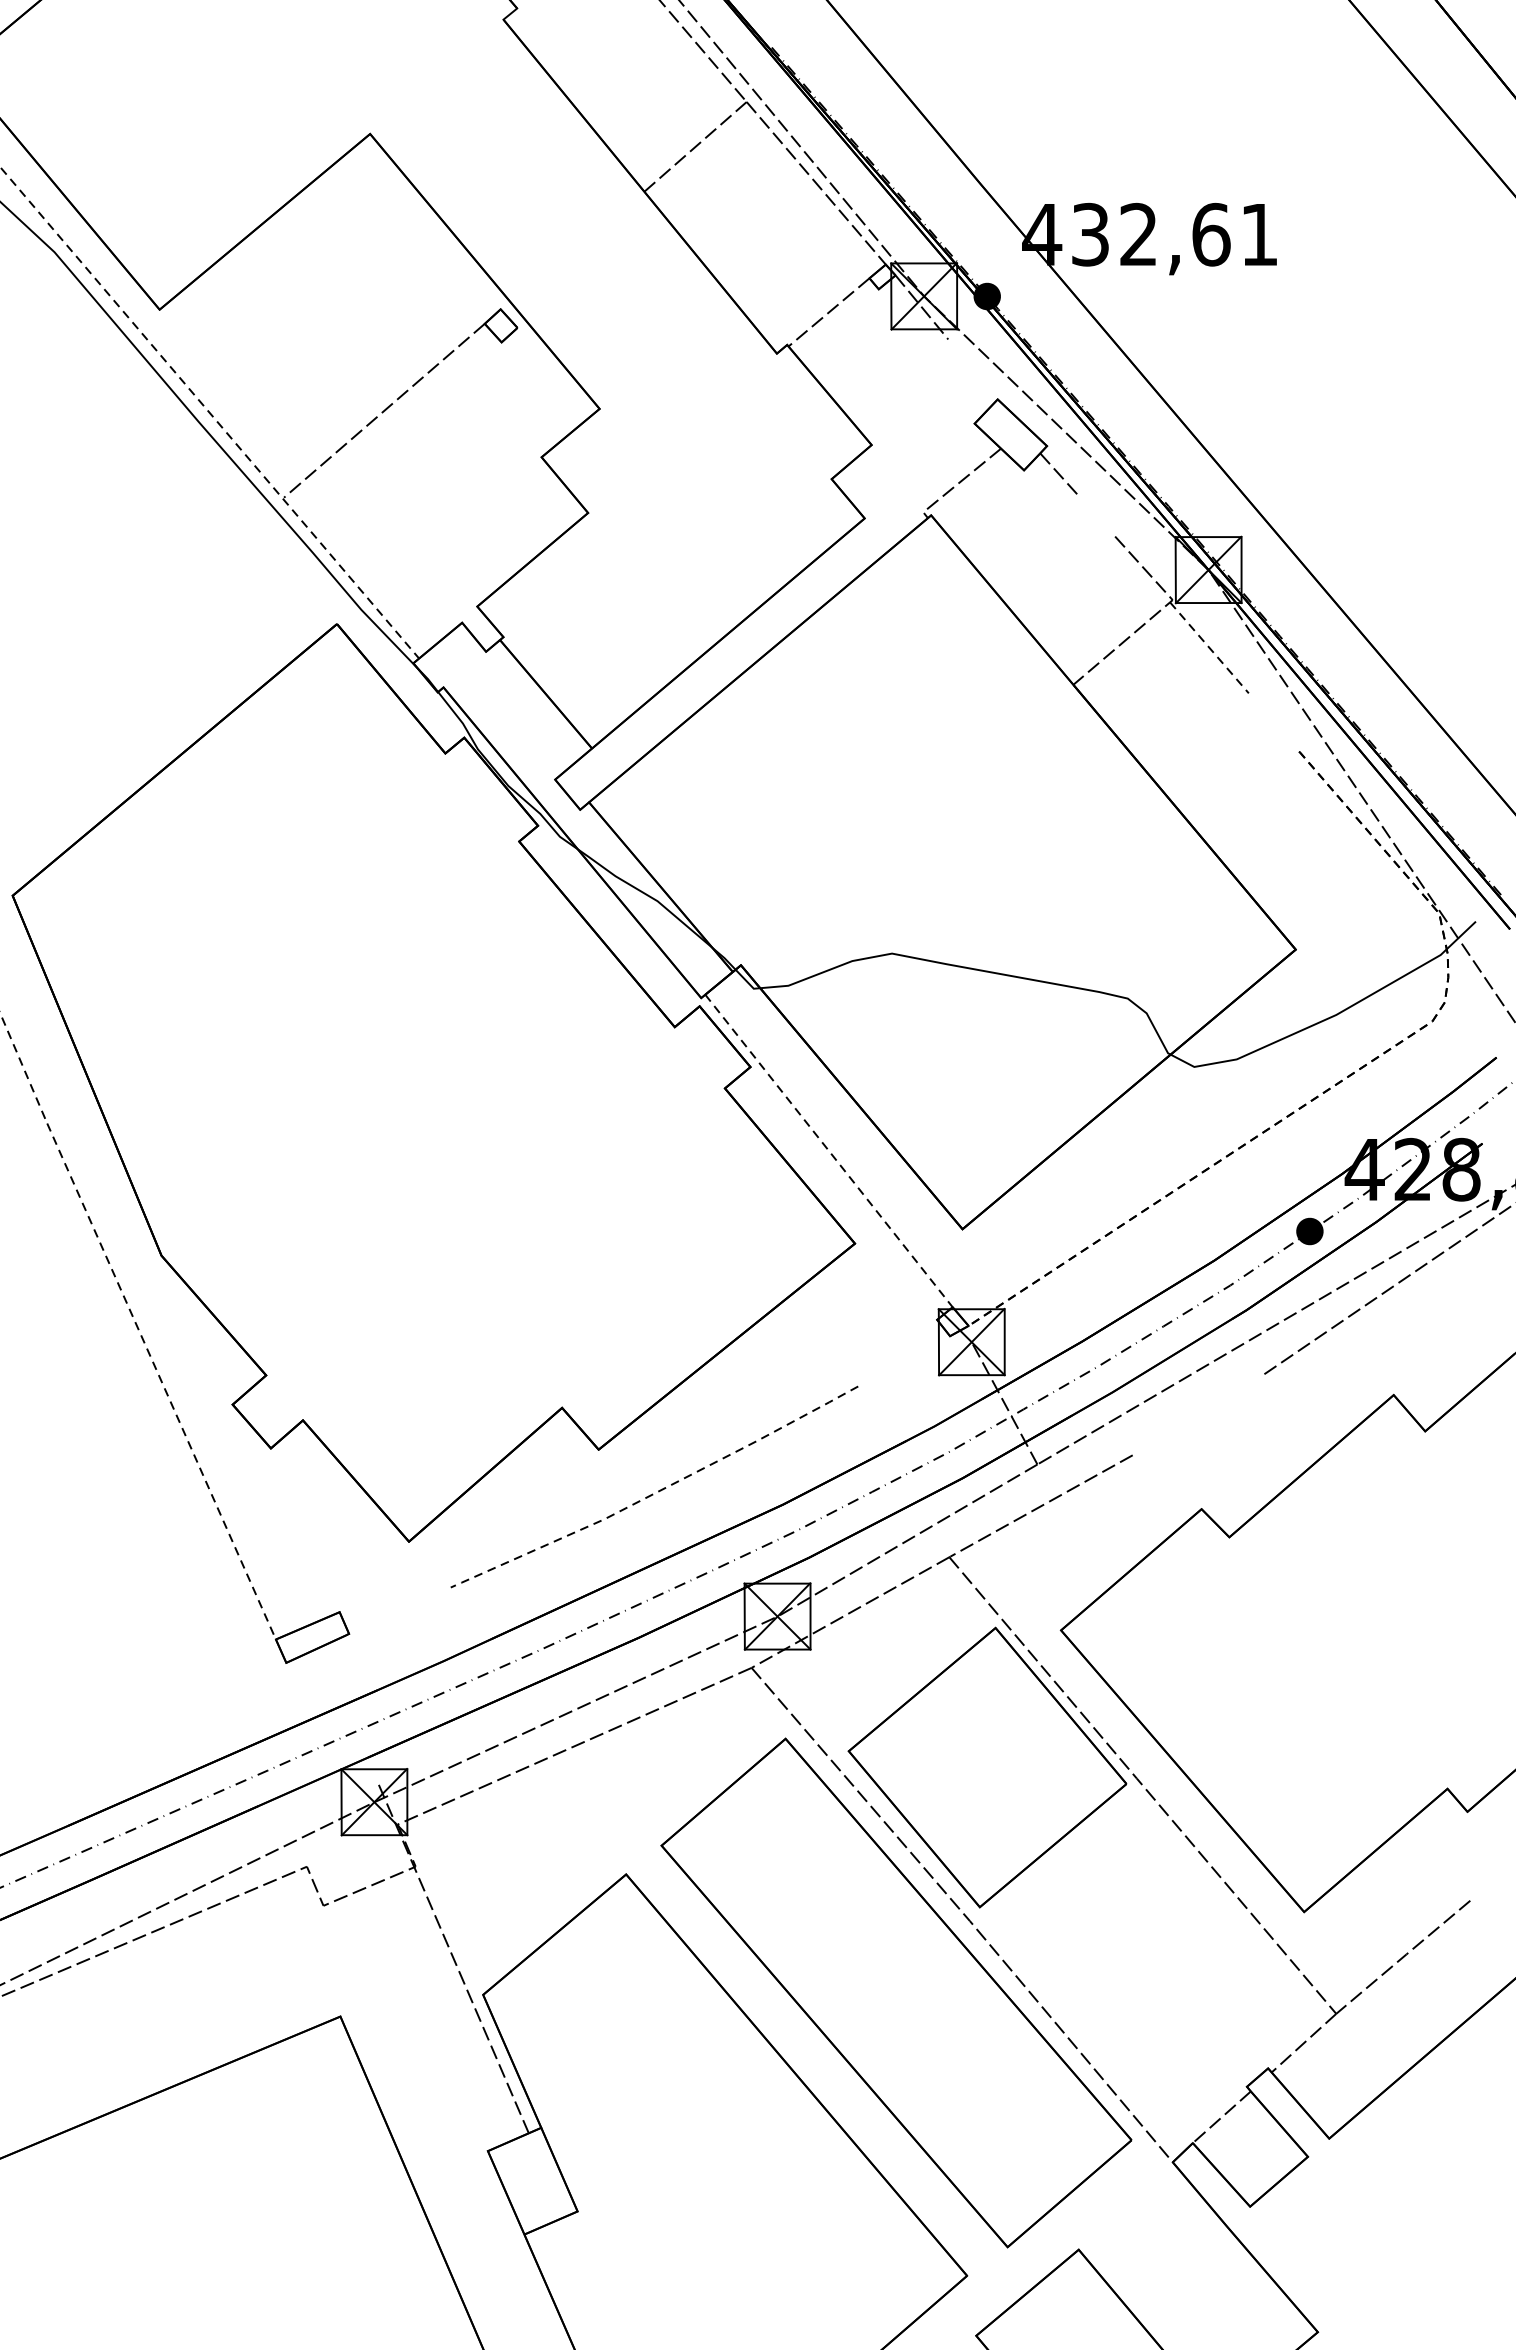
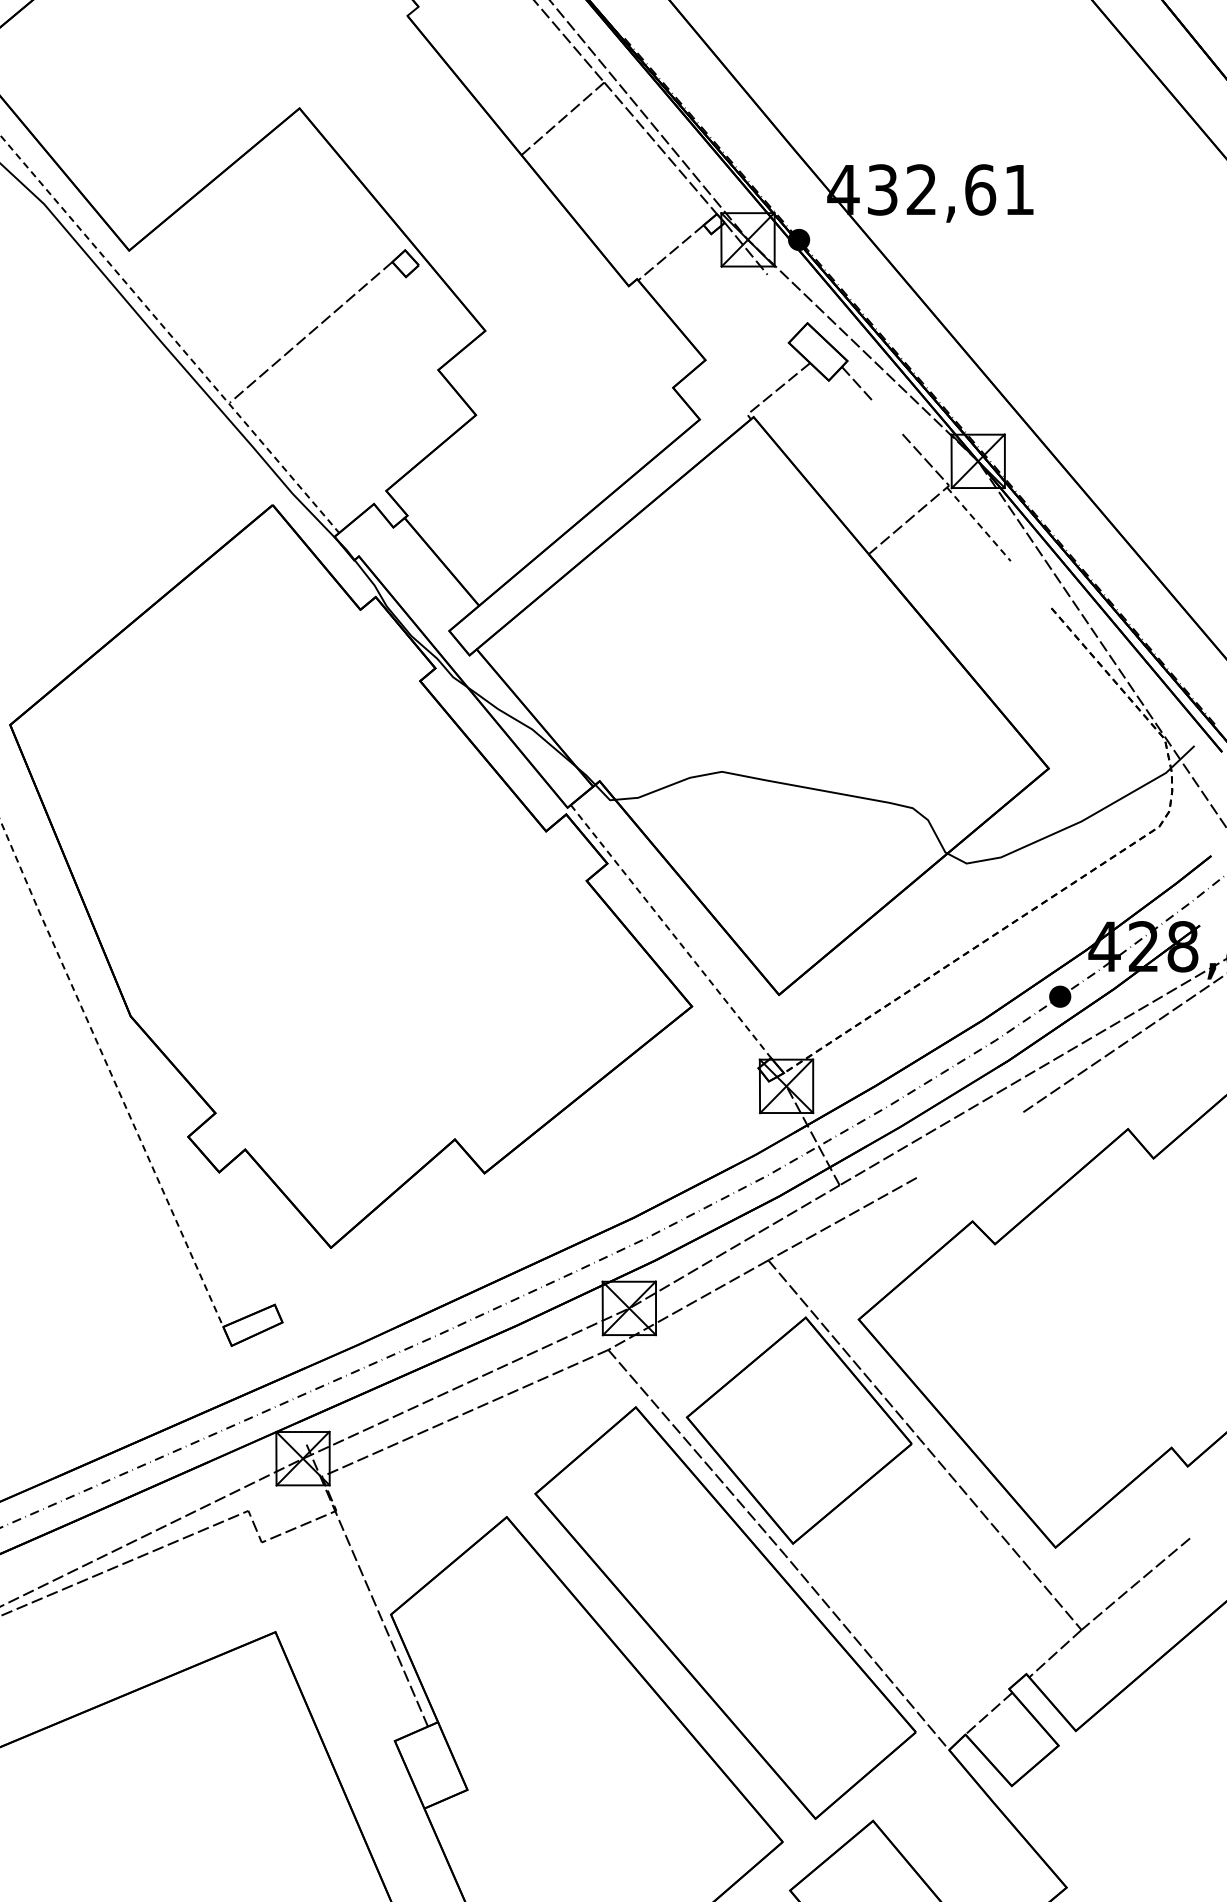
curve: (658, 1490) -> (532, 1206), removed

